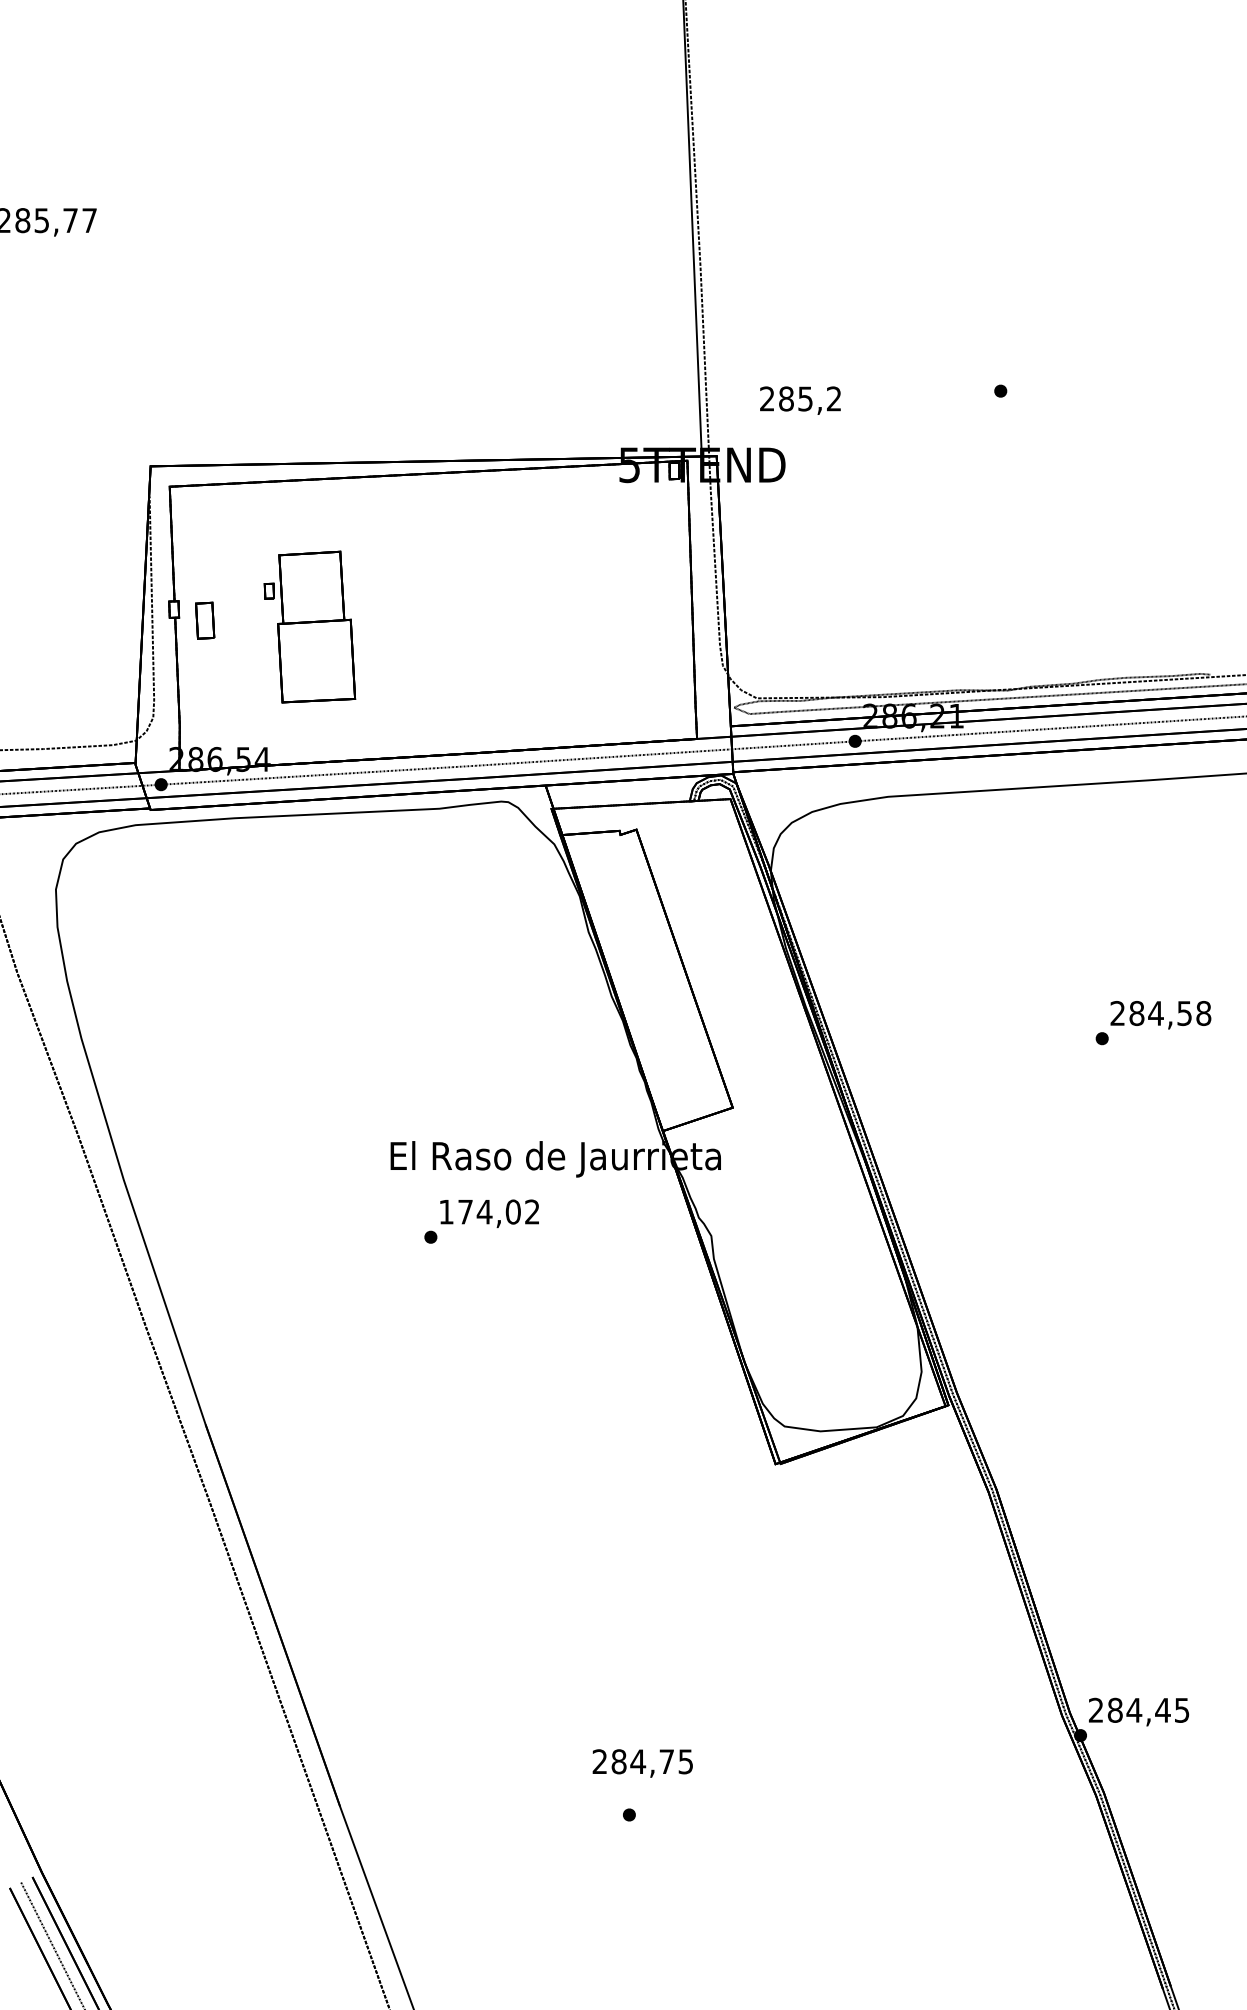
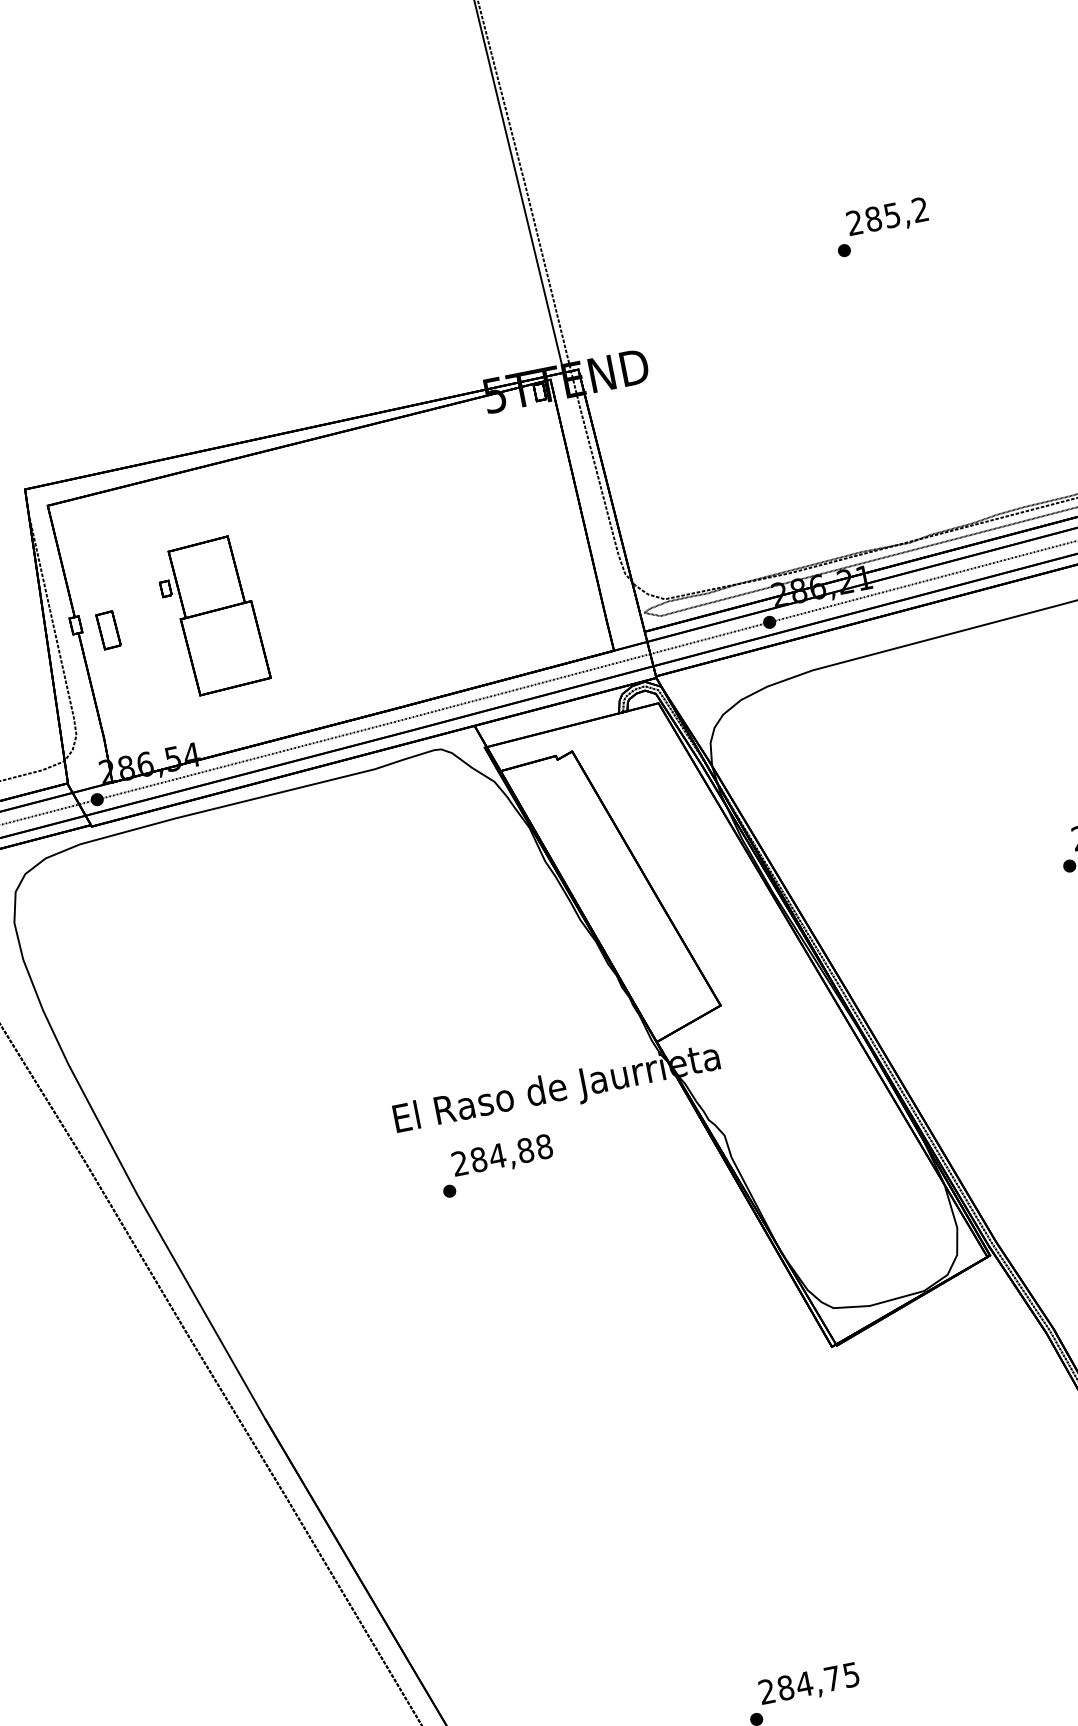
text: (800, 400) -> (887, 217), moved
text: (489, 1211) -> (502, 1154), 174,02 -> 284,88
text: (642, 1763) -> (809, 1685), moved

